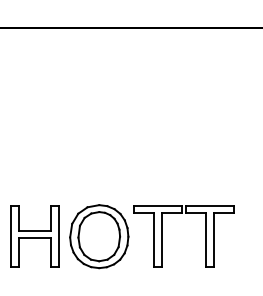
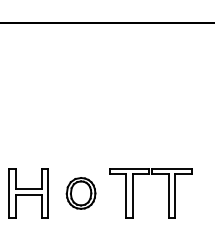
part: (98, 236) -> (80, 193), size x0.6

